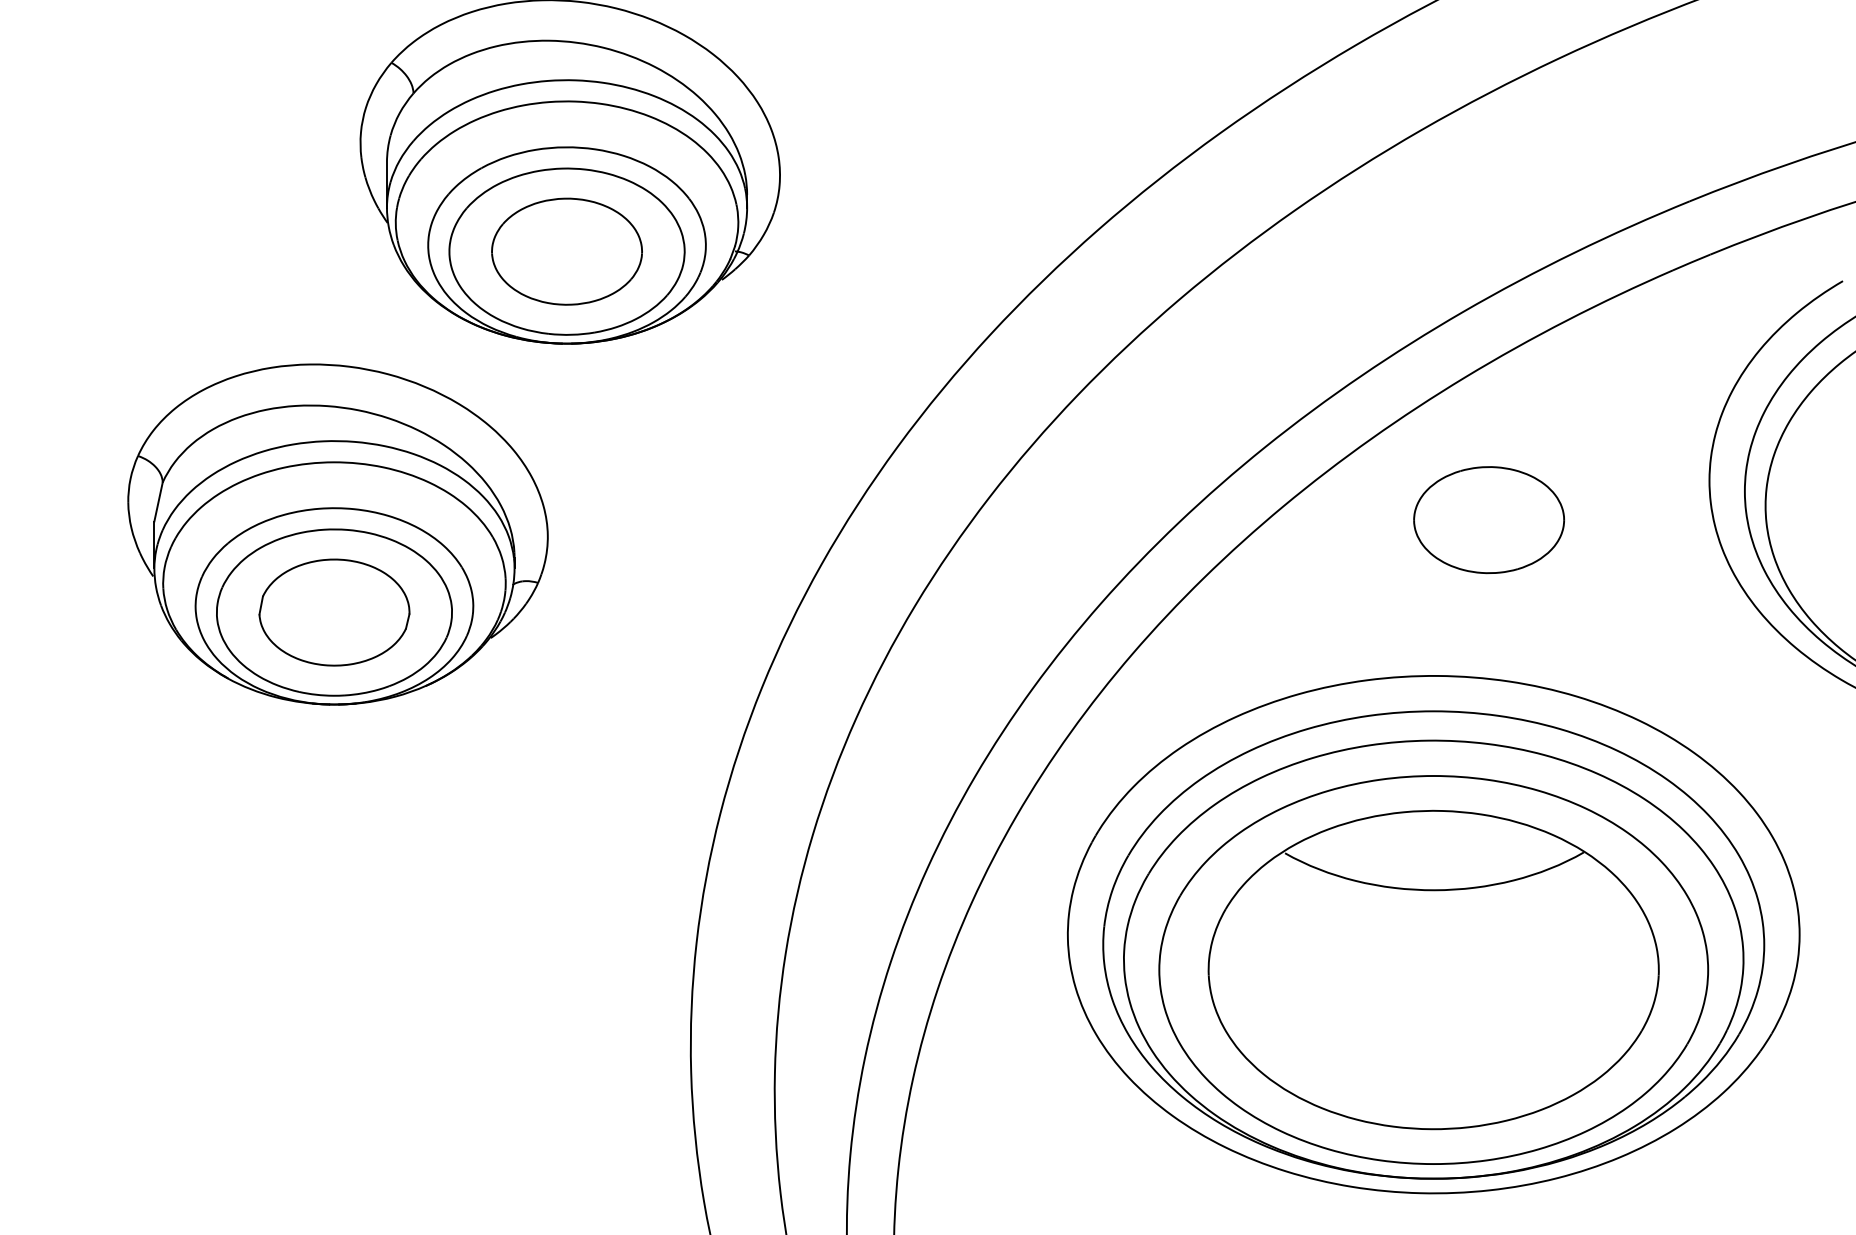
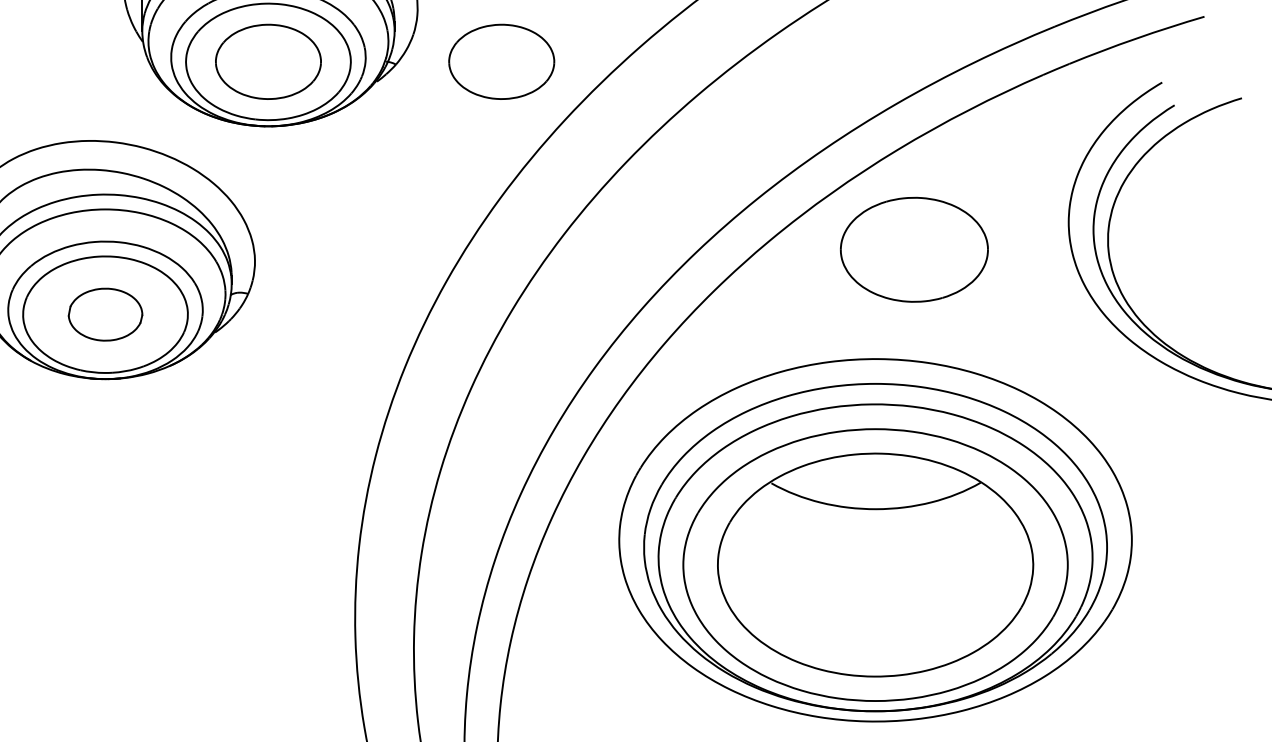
part: (899, 251) -> (501, 61), added
part: (1488, 520) -> (913, 250), size x1.4
part: (334, 612) -> (105, 314), size x0.7

